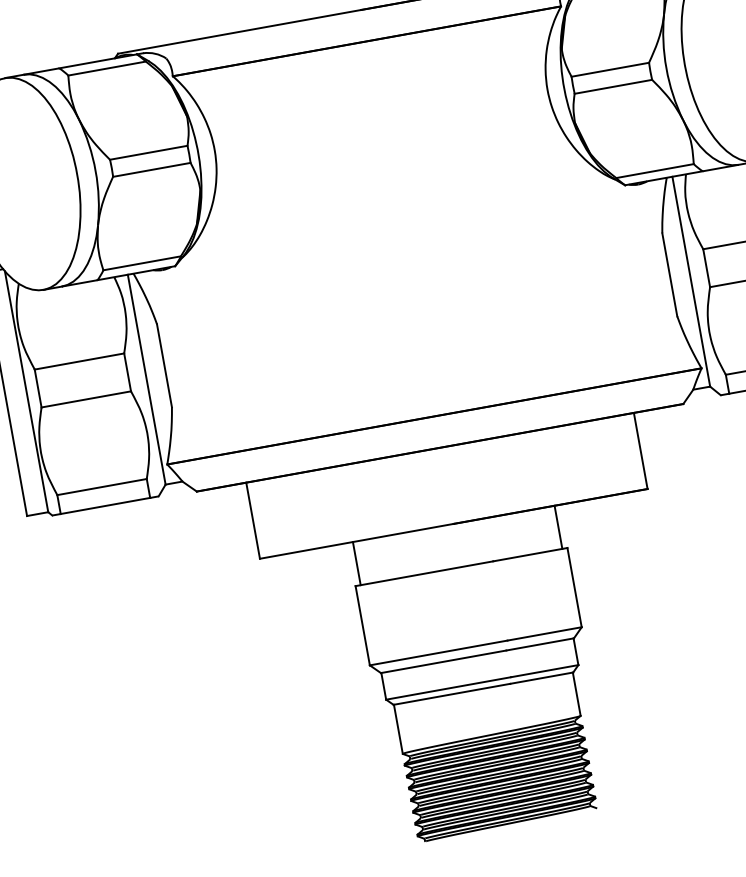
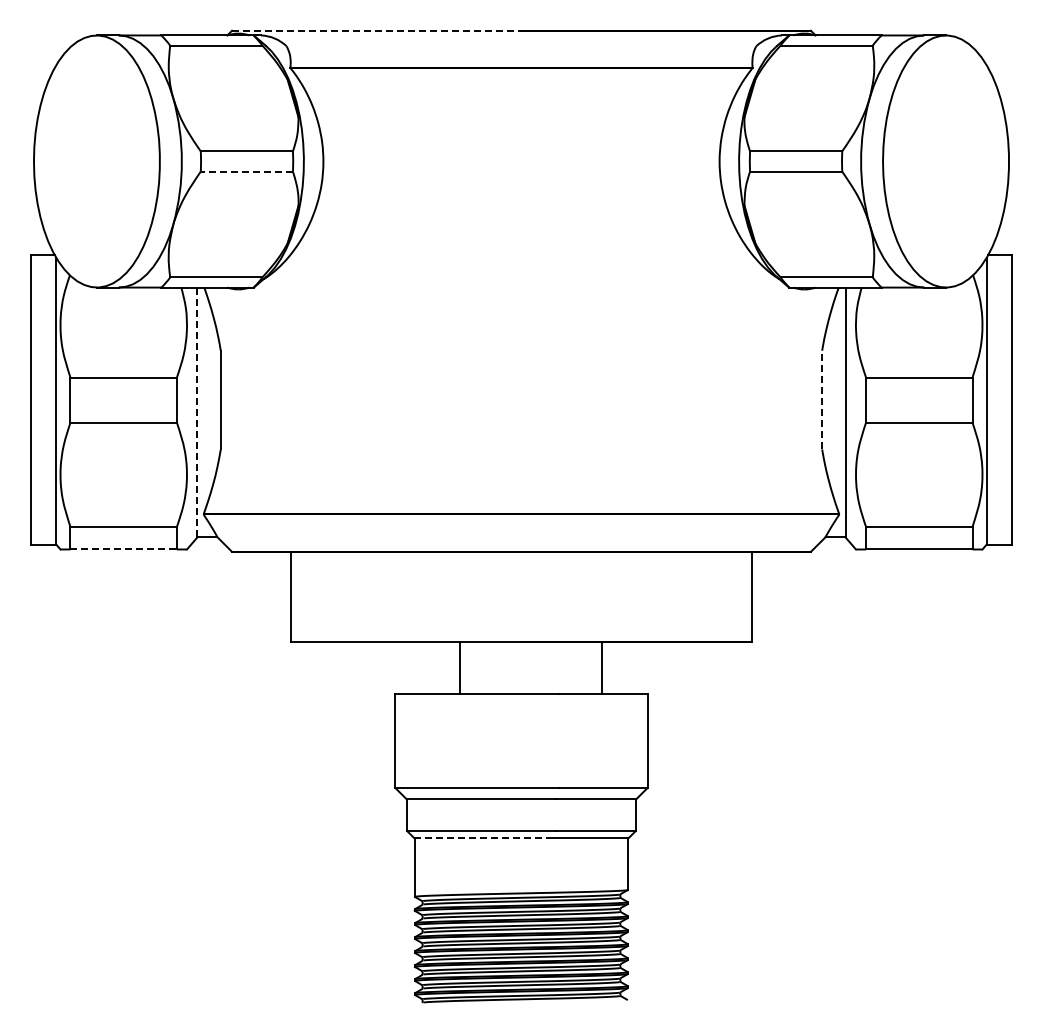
line: (239, 31) -> (376, 30), solid -> dashed
line: (151, 169) -> (246, 171), solid -> dashed
line: (669, 274) -> (822, 399), solid -> dashed
line: (146, 379) -> (197, 412), solid -> dashed
line: (106, 505) -> (124, 549), solid -> dashed
line: (558, 526) -> (602, 667), moved
line: (356, 563) -> (460, 667), moved
line: (451, 694) -> (483, 838), solid -> dashed

